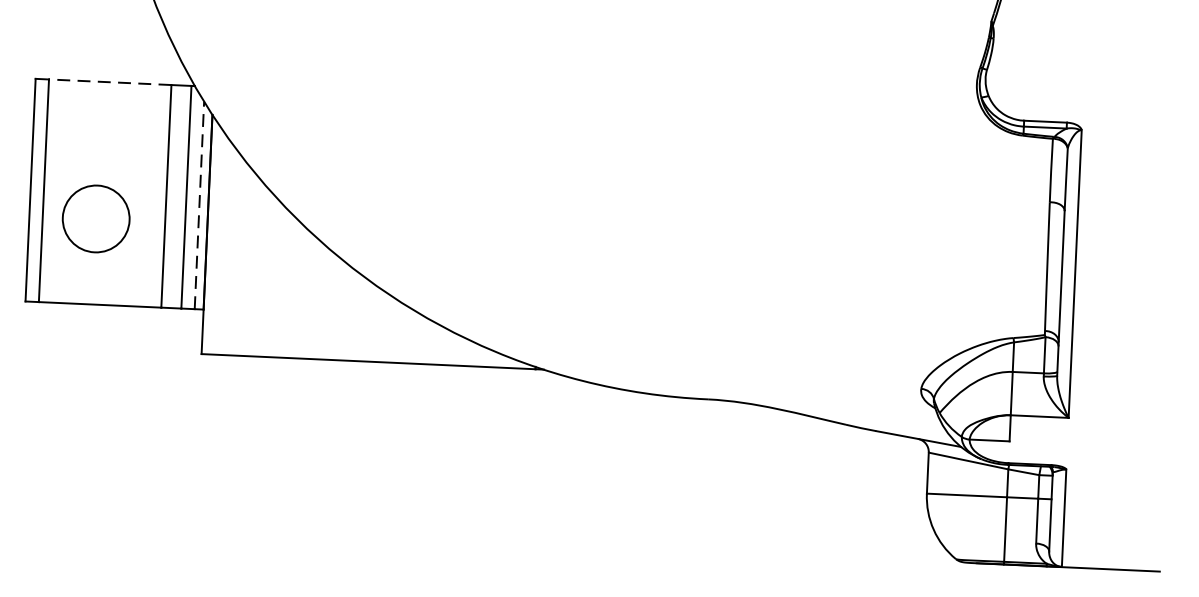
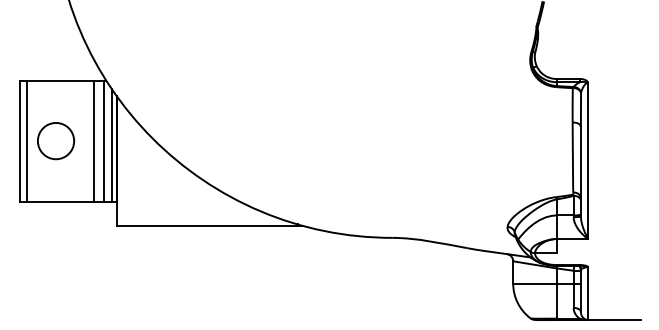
line: (108, 81) -> (59, 80), dashed -> solid
line: (199, 204) -> (111, 144), dashed -> solid
circle: (97, 219) -> (56, 141), moved

